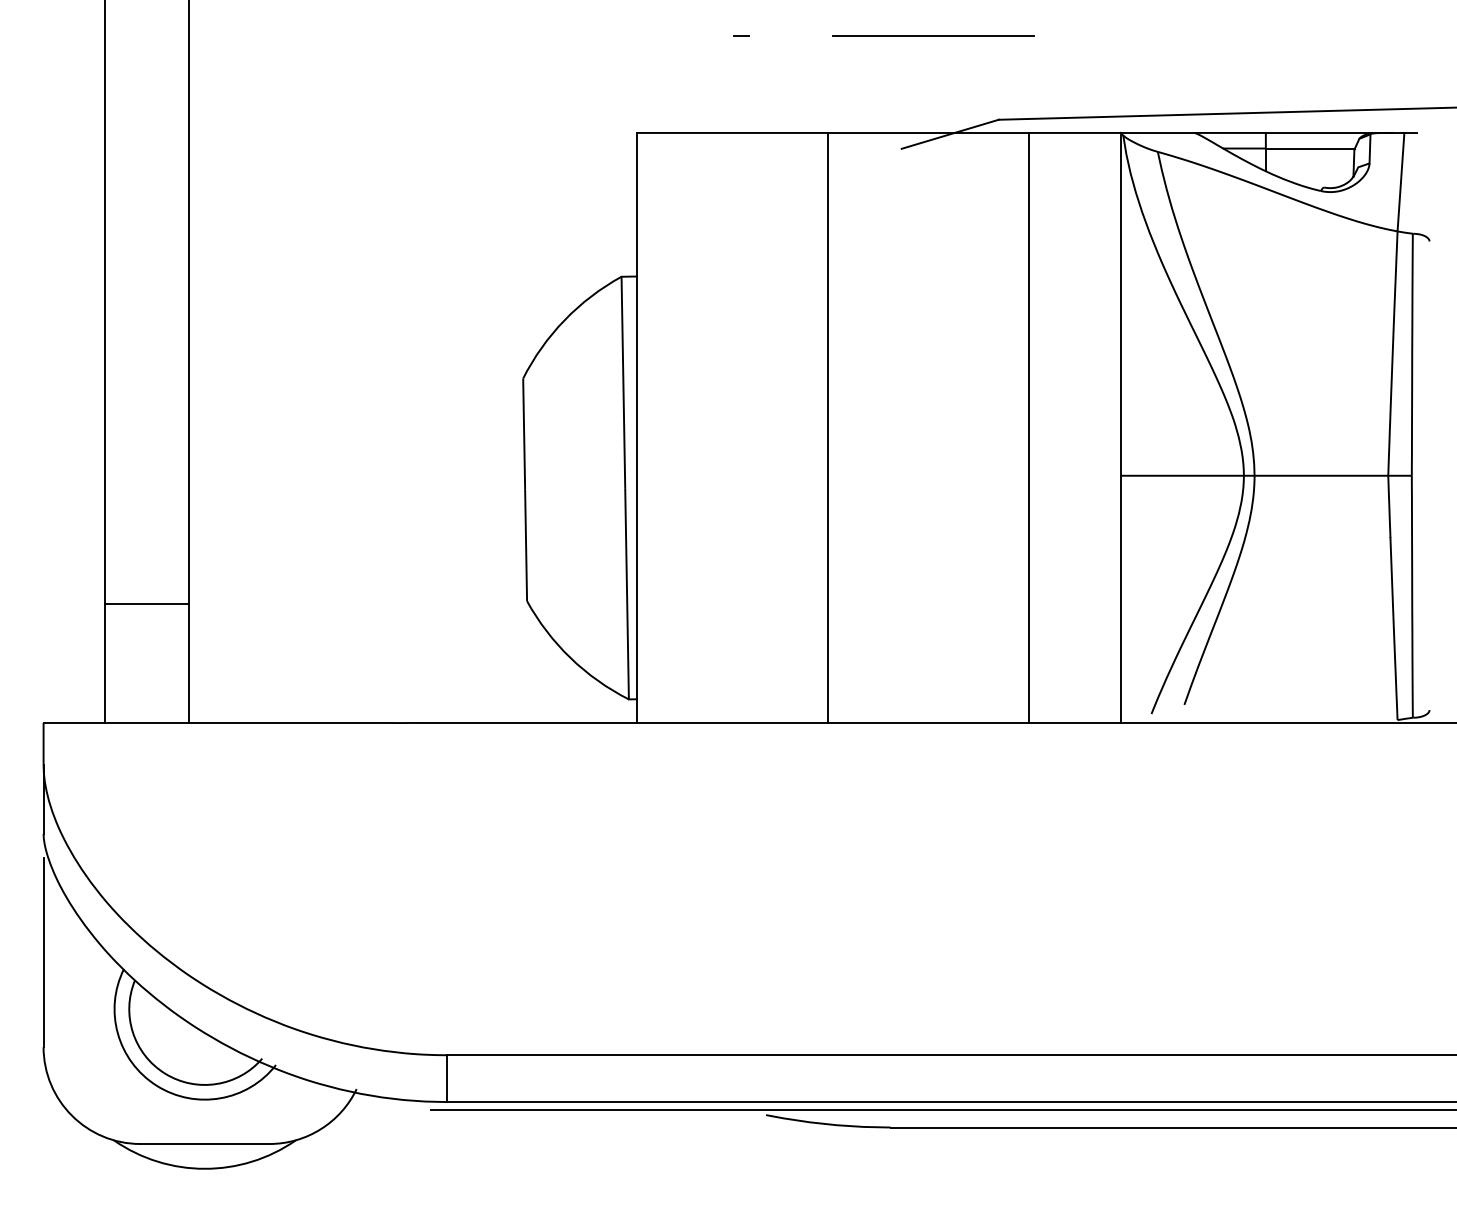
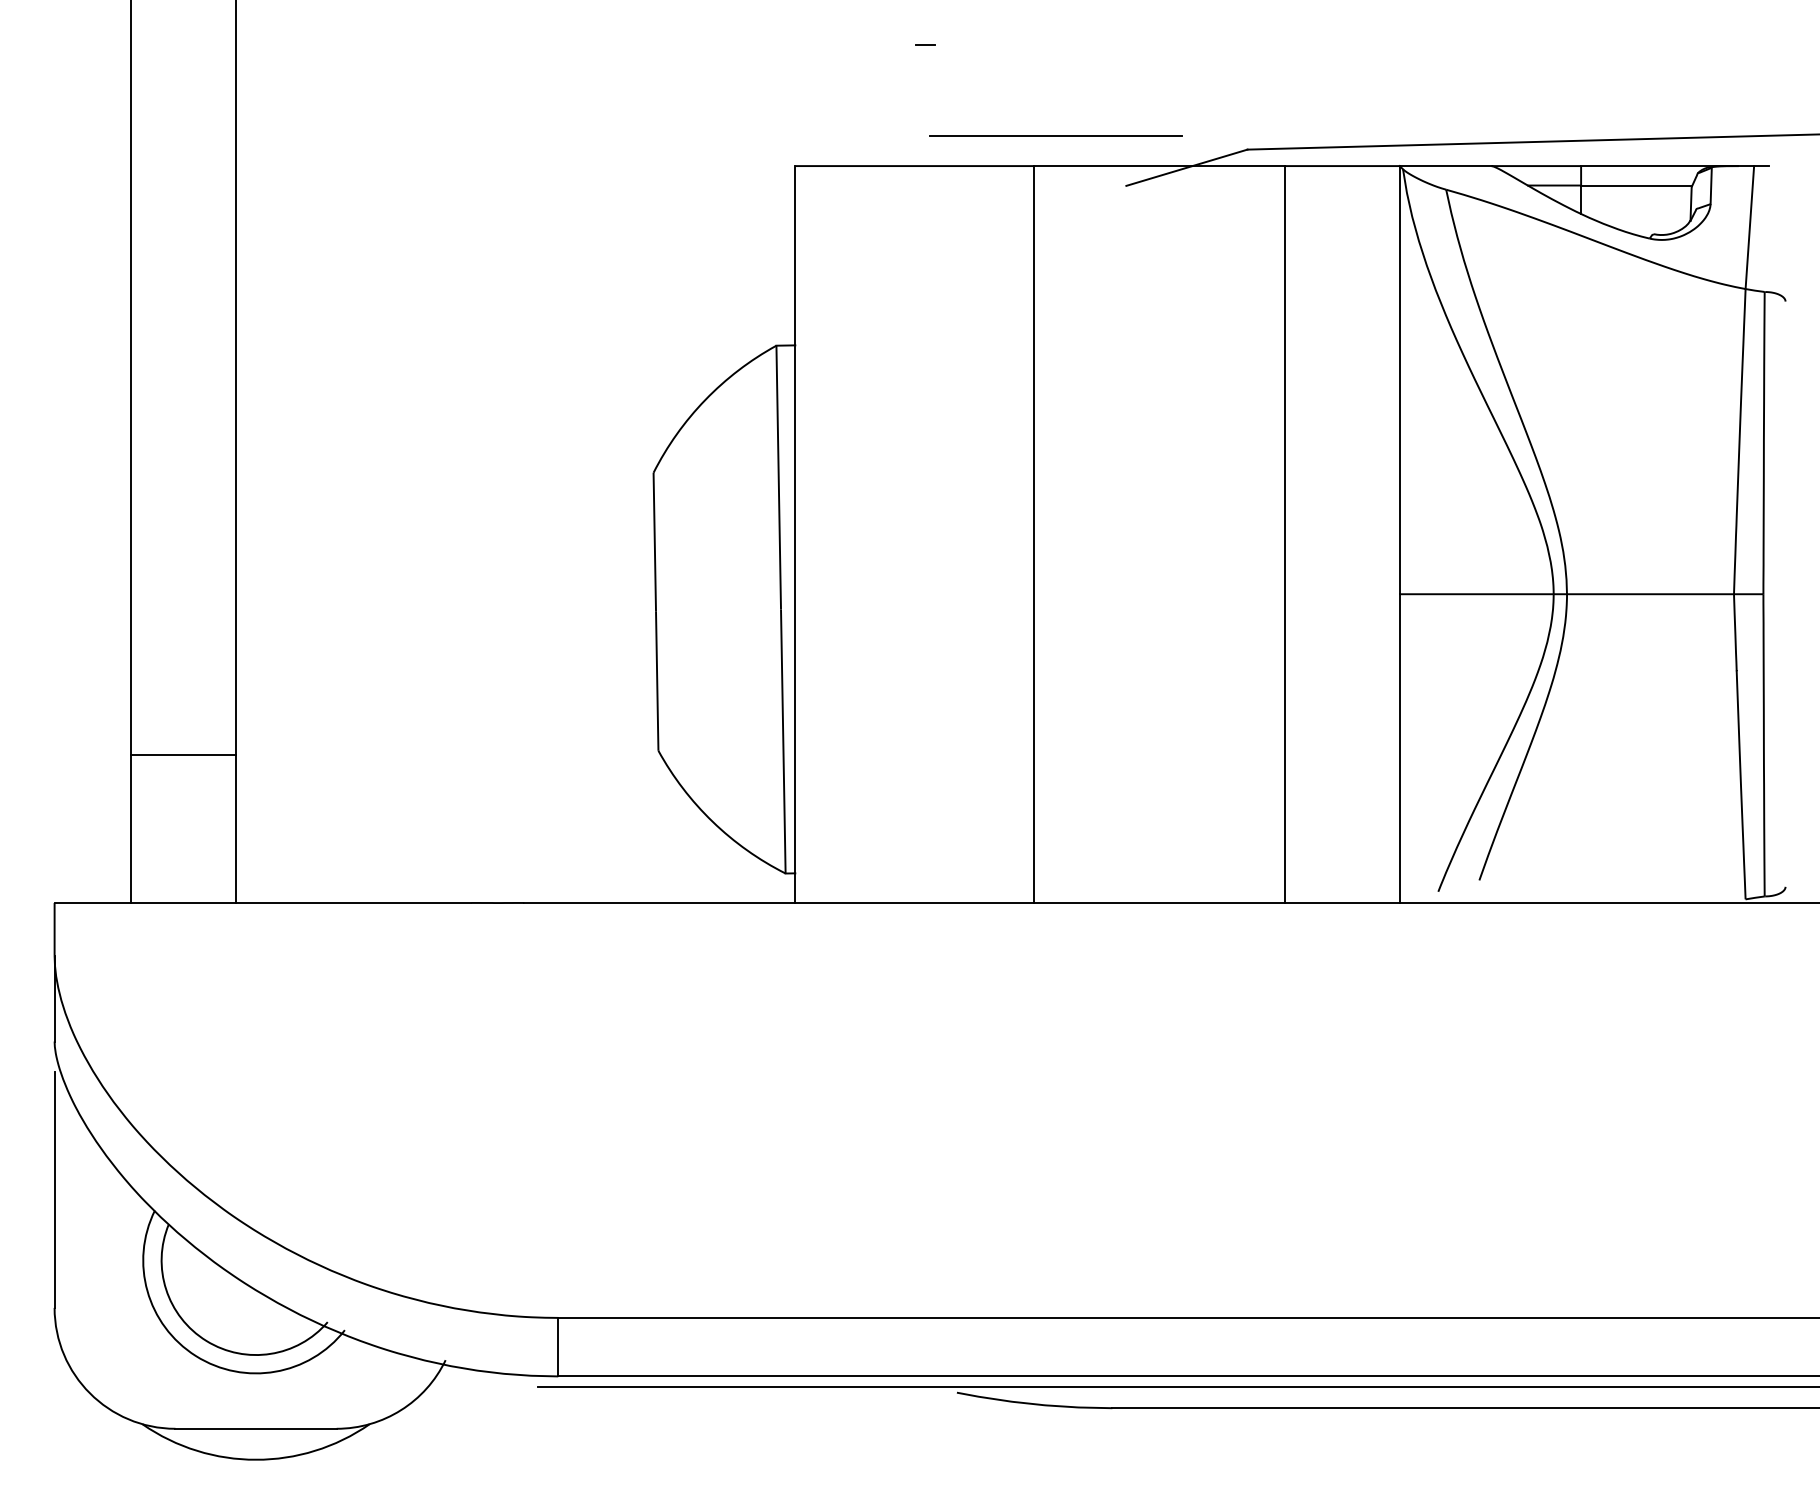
line: (933, 35) -> (1055, 135), moved

